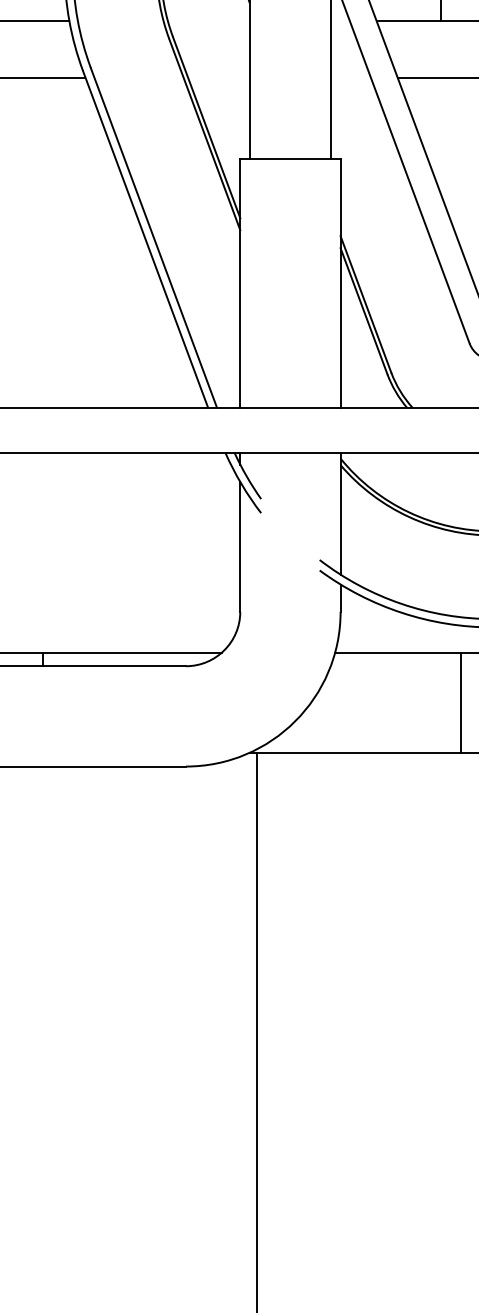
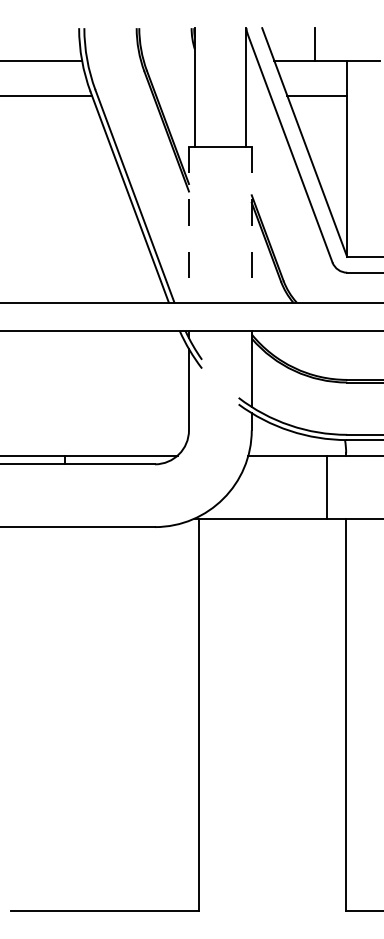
line: (239, 282) -> (188, 224), solid -> dashed
line: (340, 282) -> (251, 224), solid -> dashed

